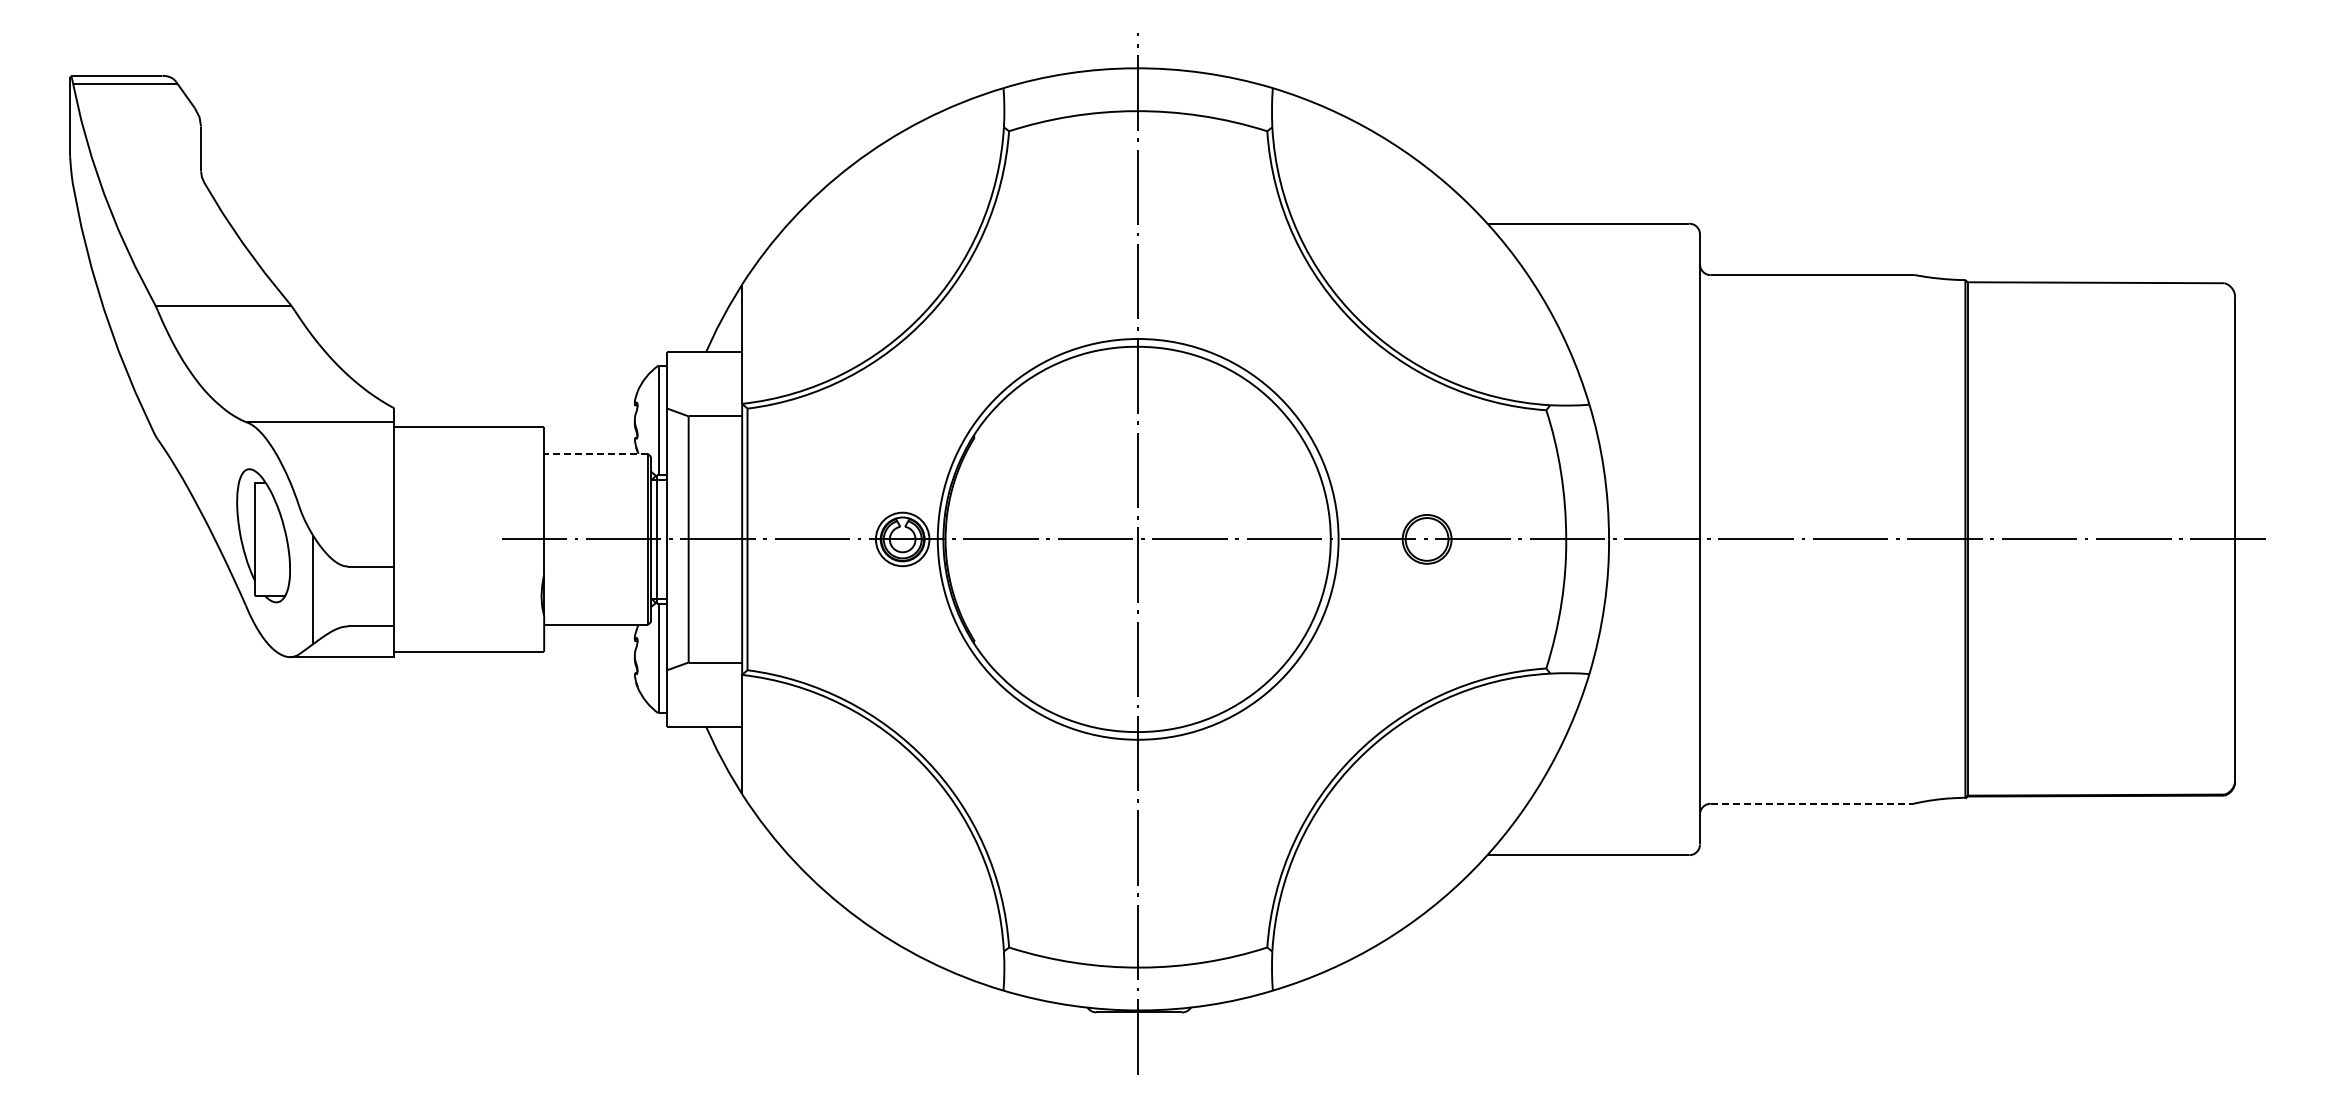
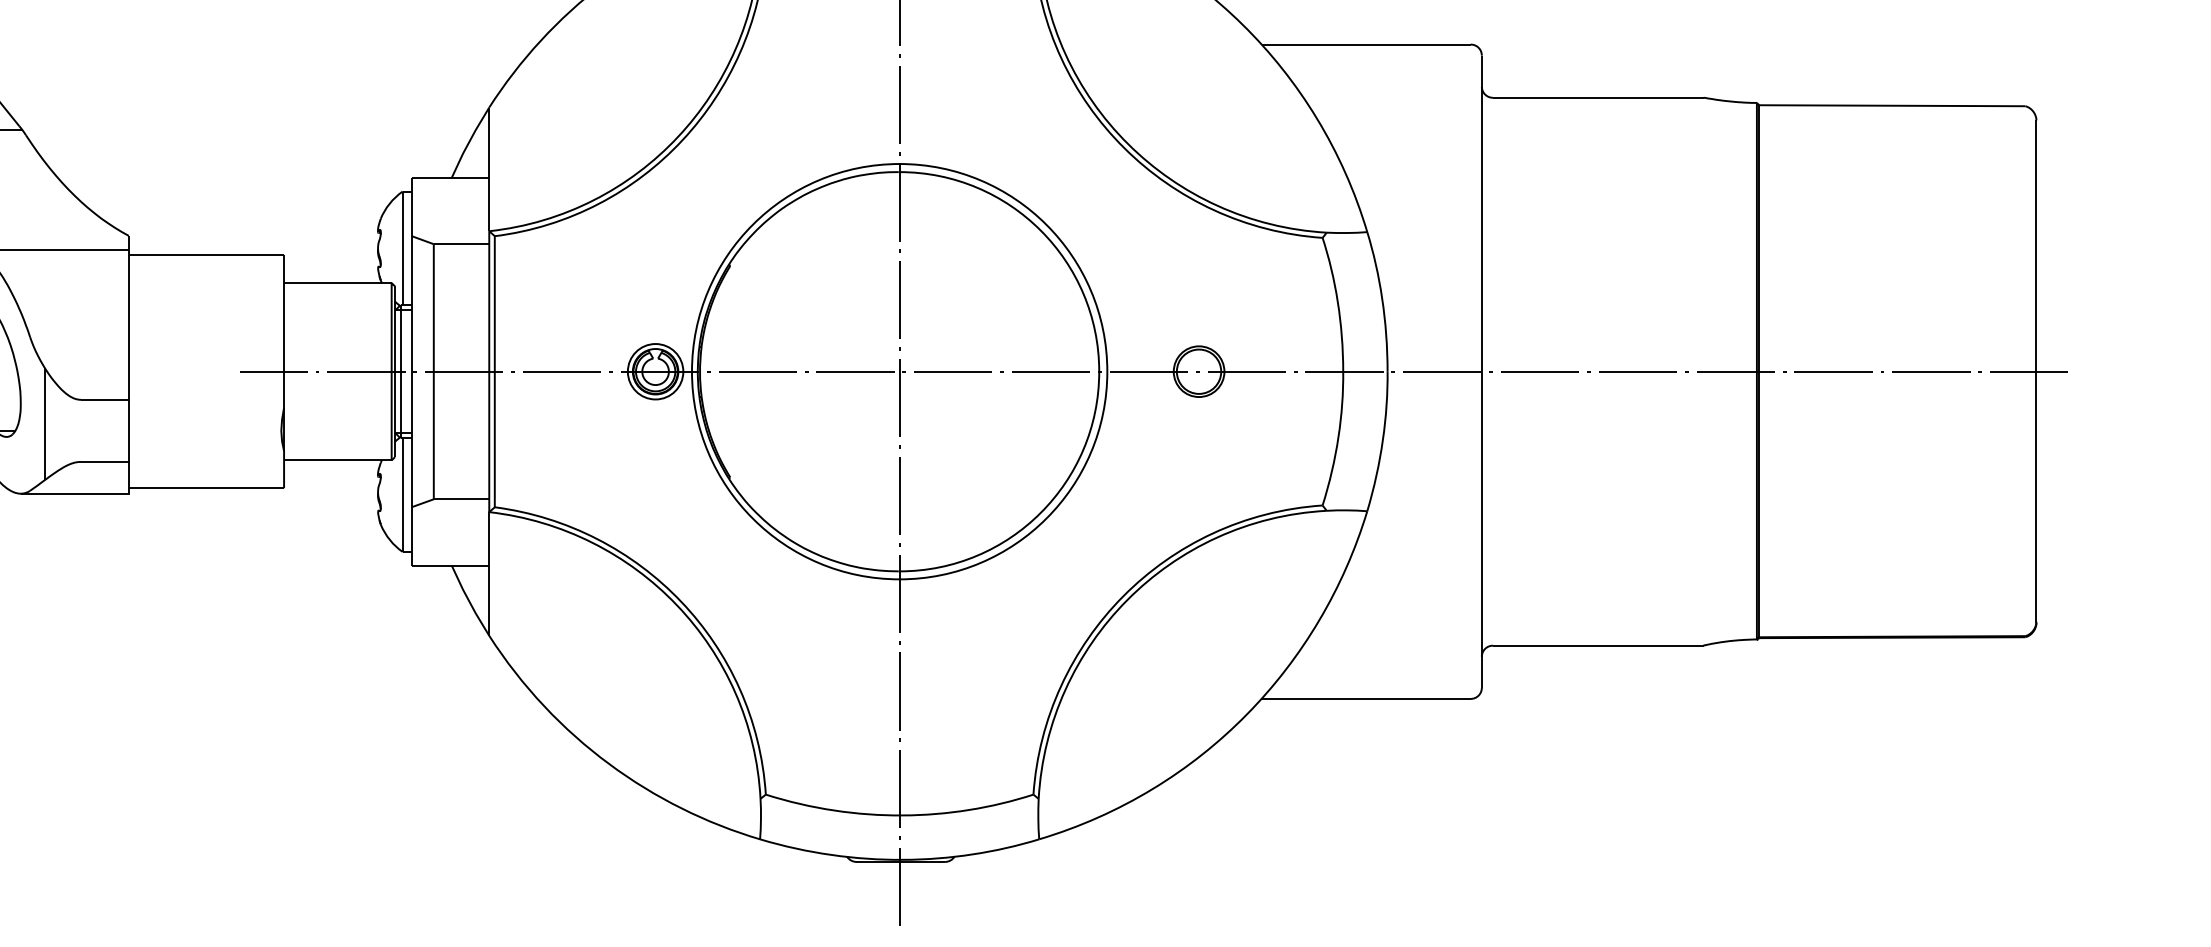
line: (596, 453) -> (338, 282), dashed -> solid
line: (1812, 803) -> (1598, 645), dashed -> solid

